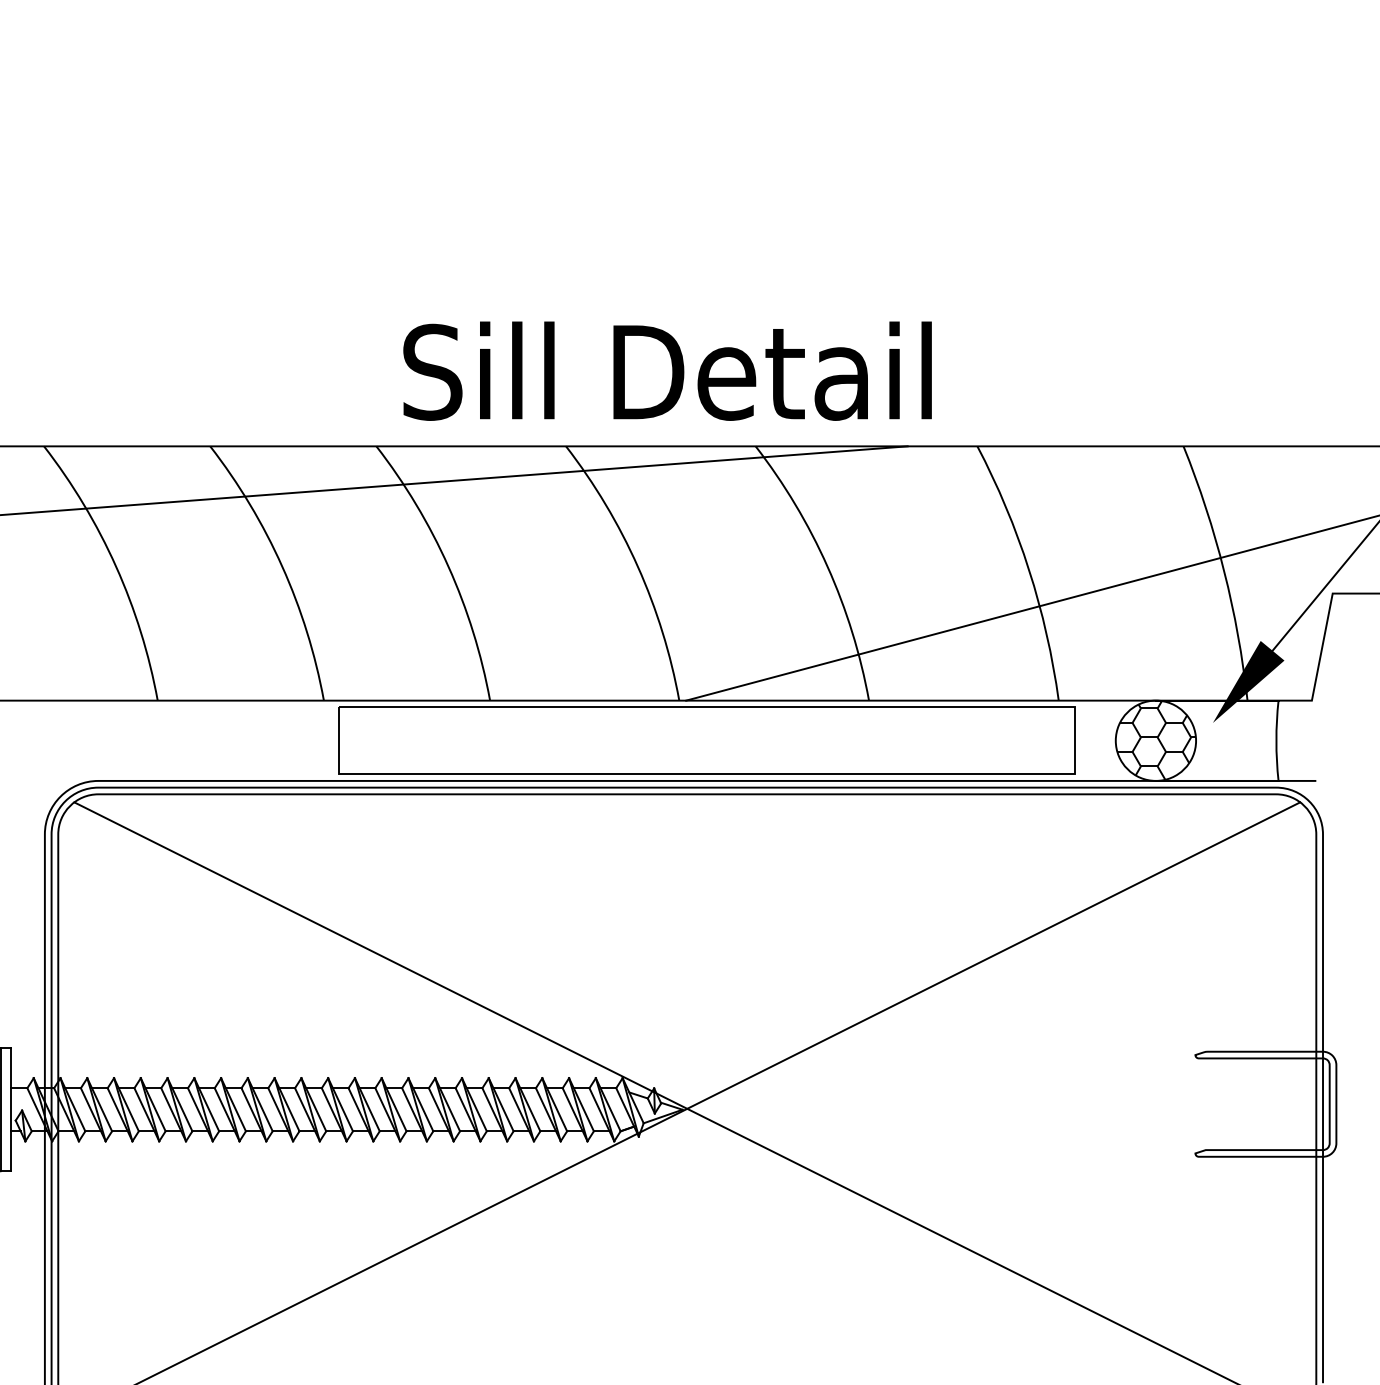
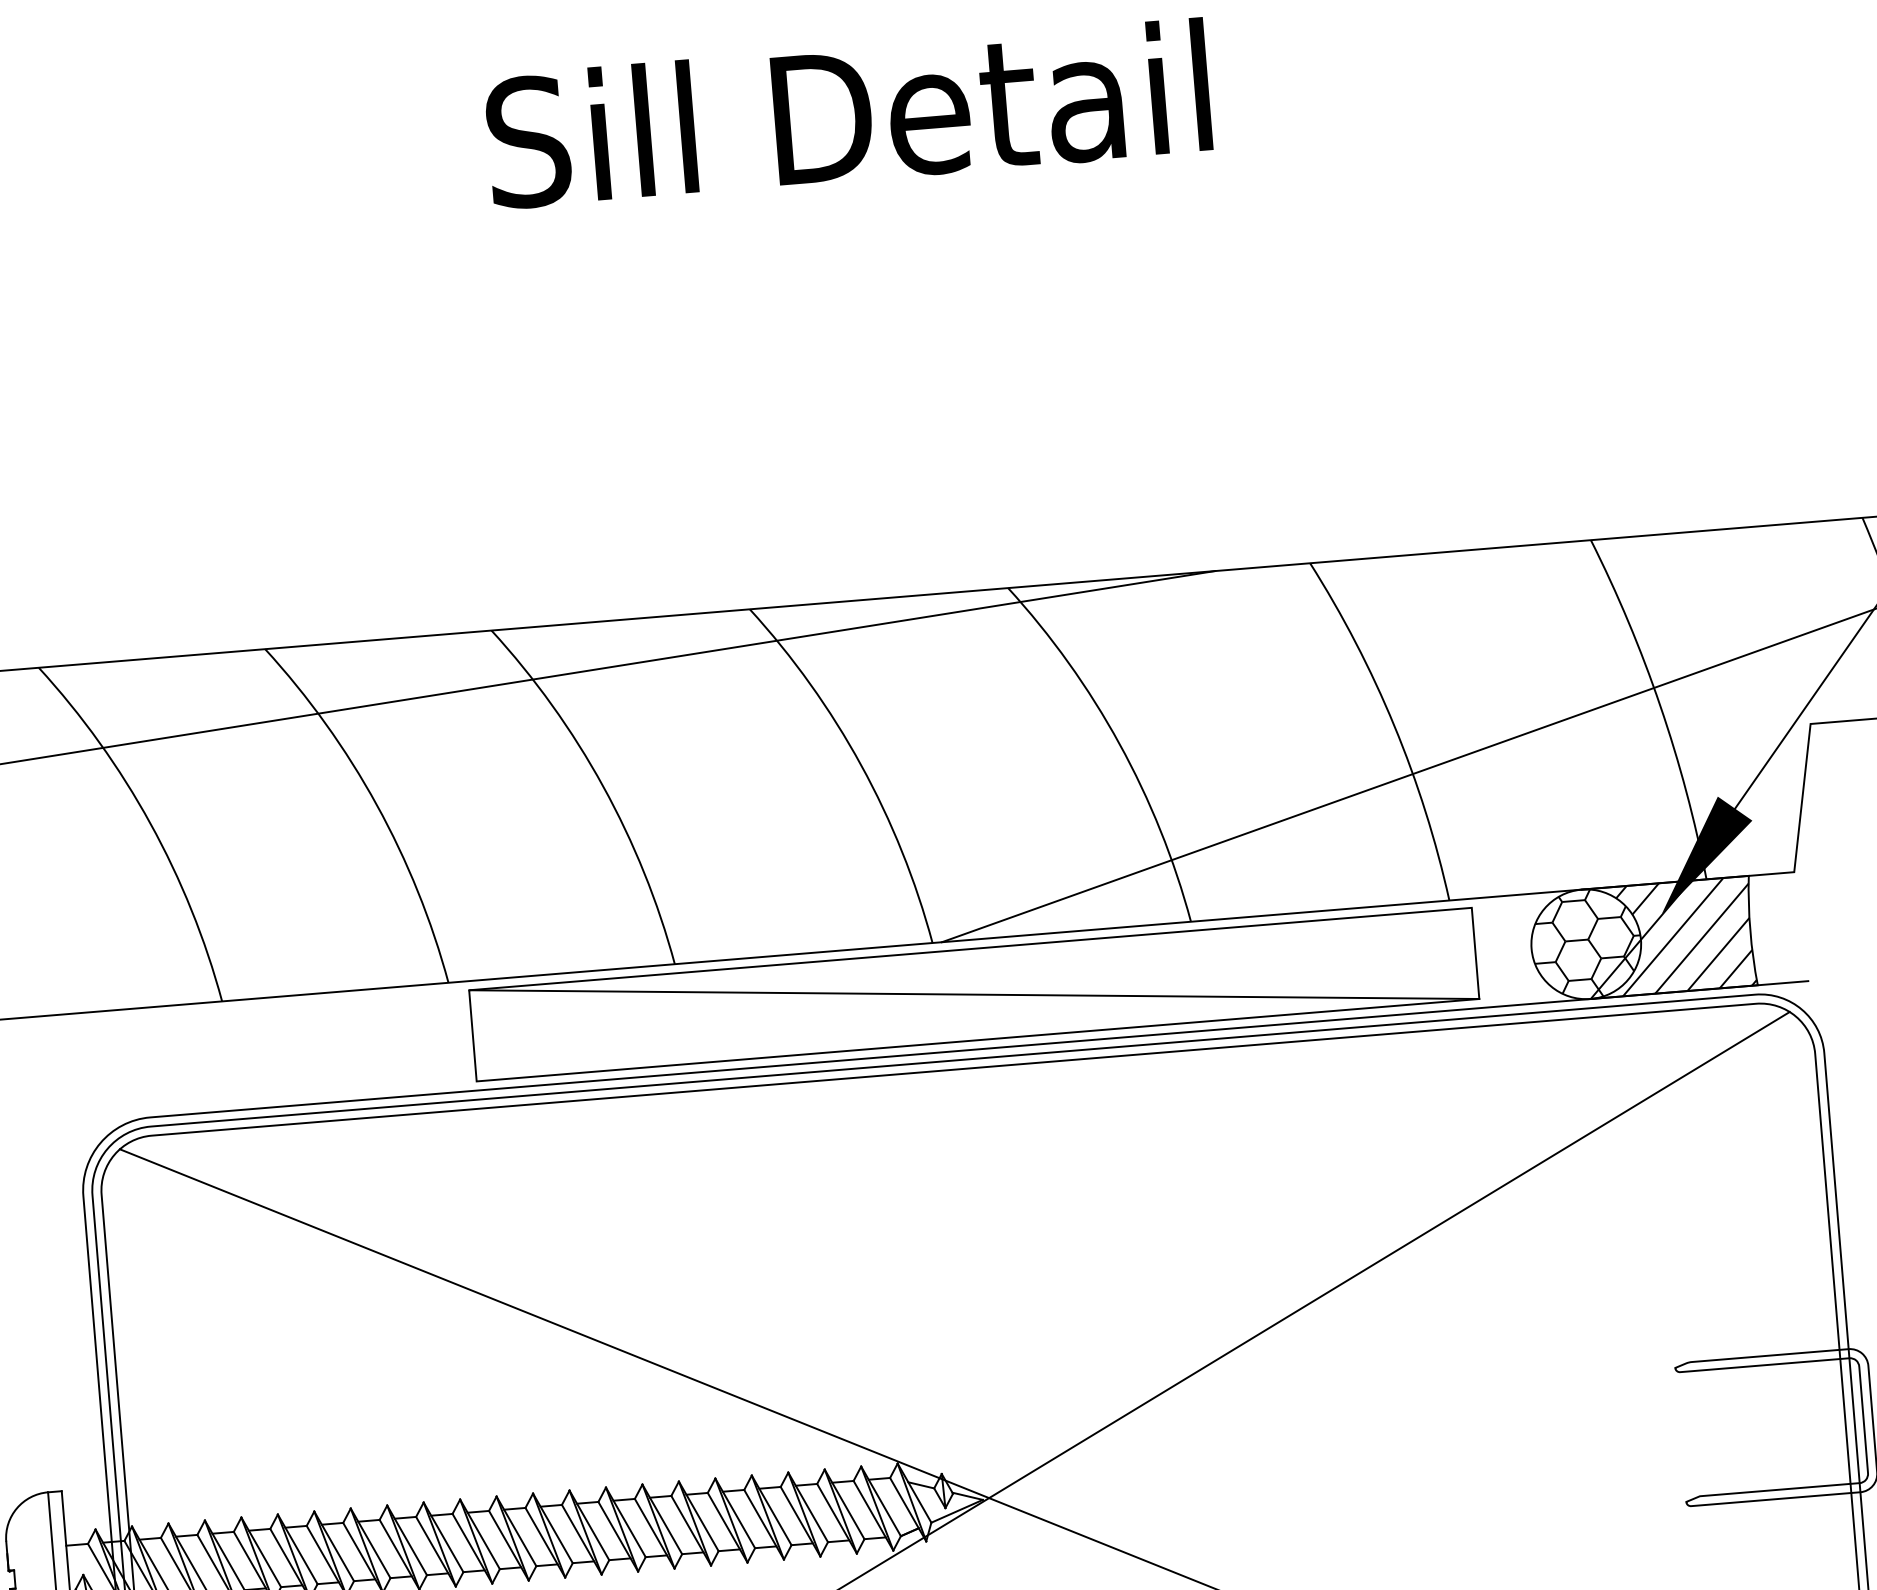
text: (667, 370) -> (848, 113), moved
line: (706, 740) -> (974, 994), added
hatch: (1216, 740) -> (1668, 937), added

